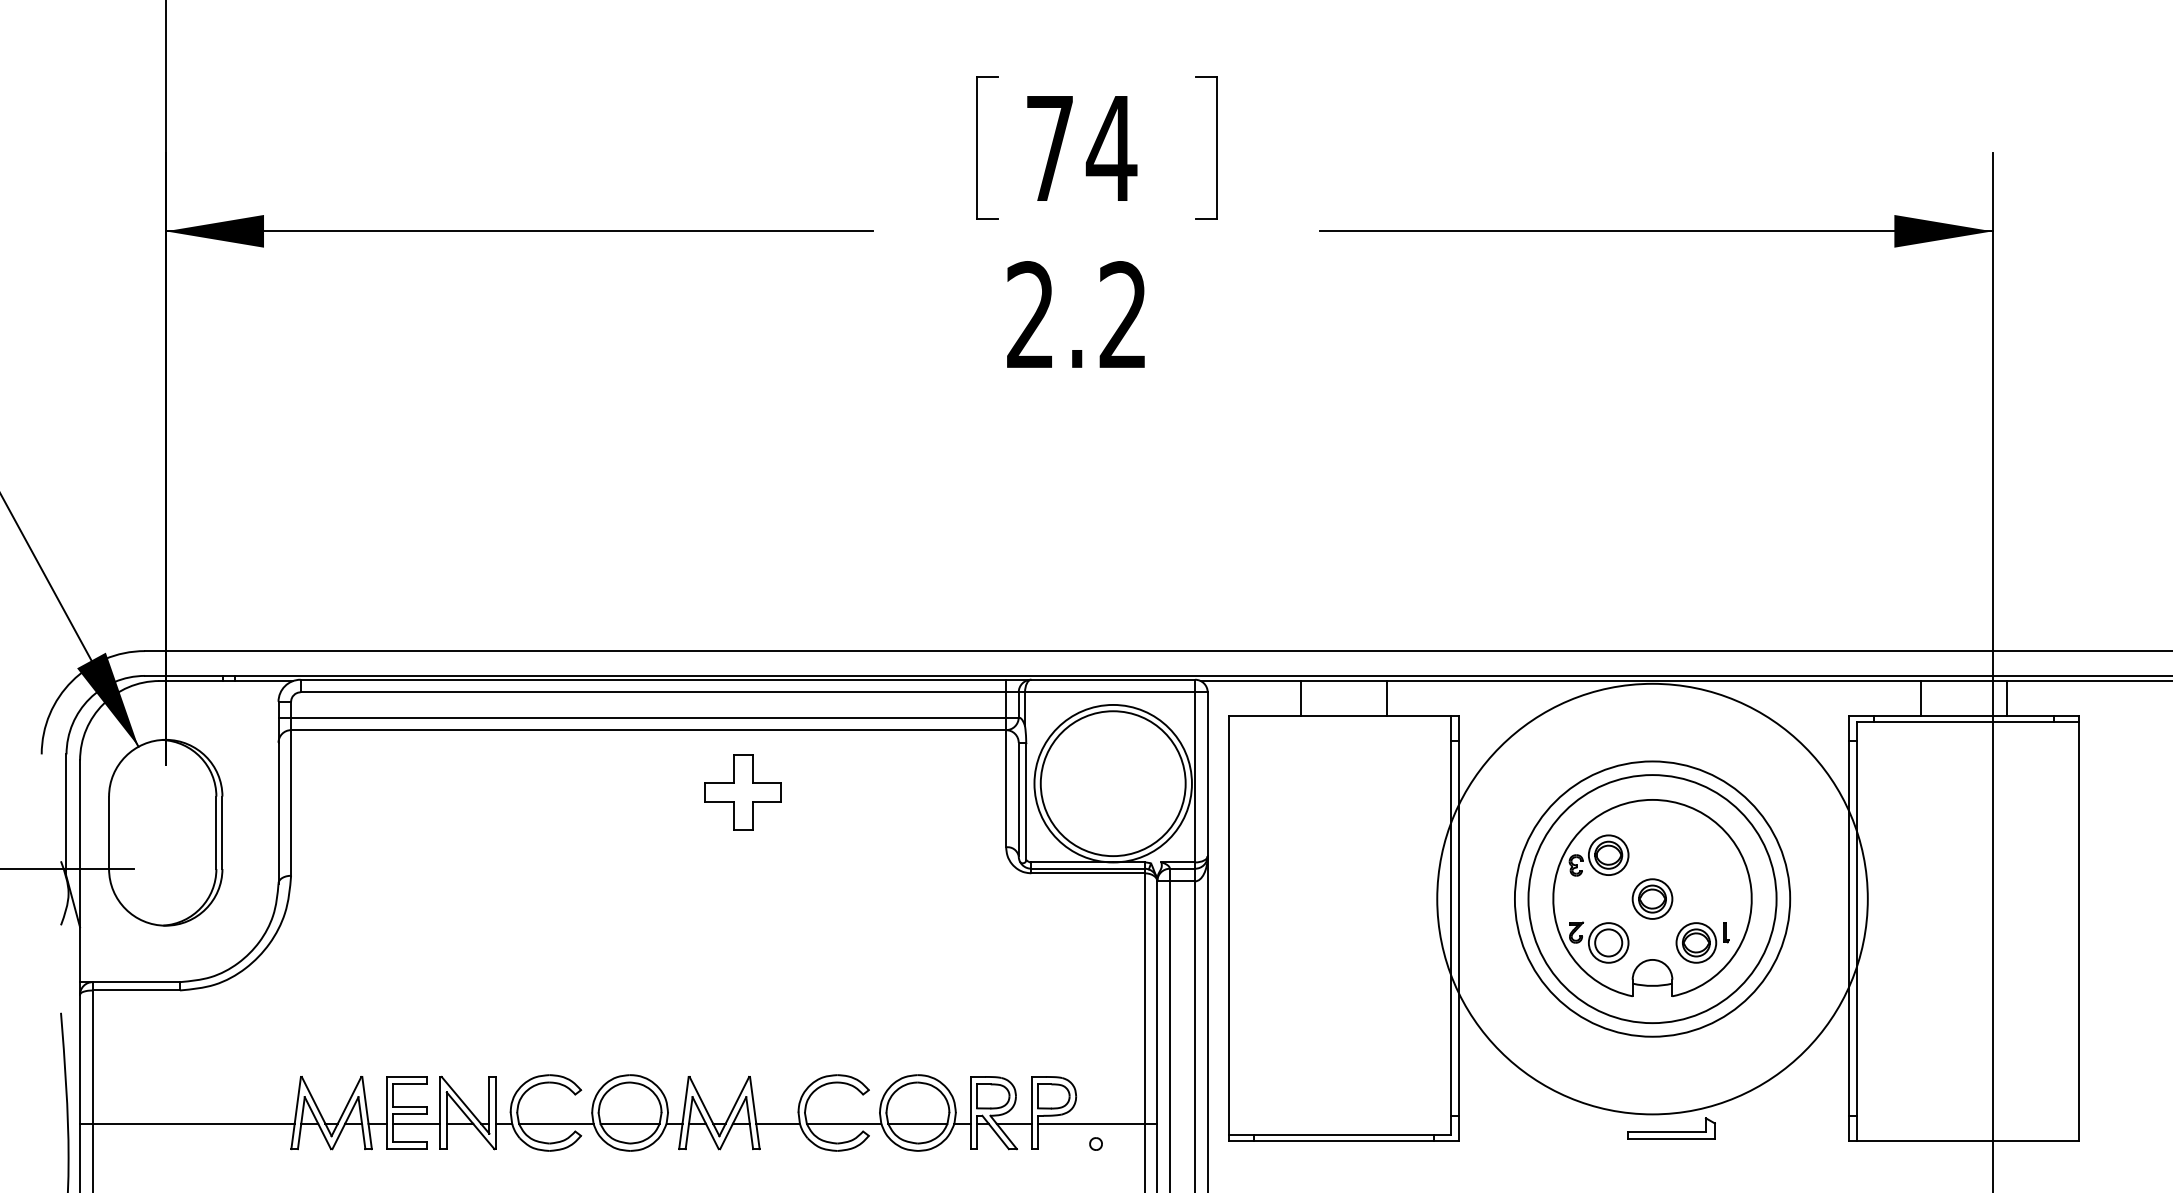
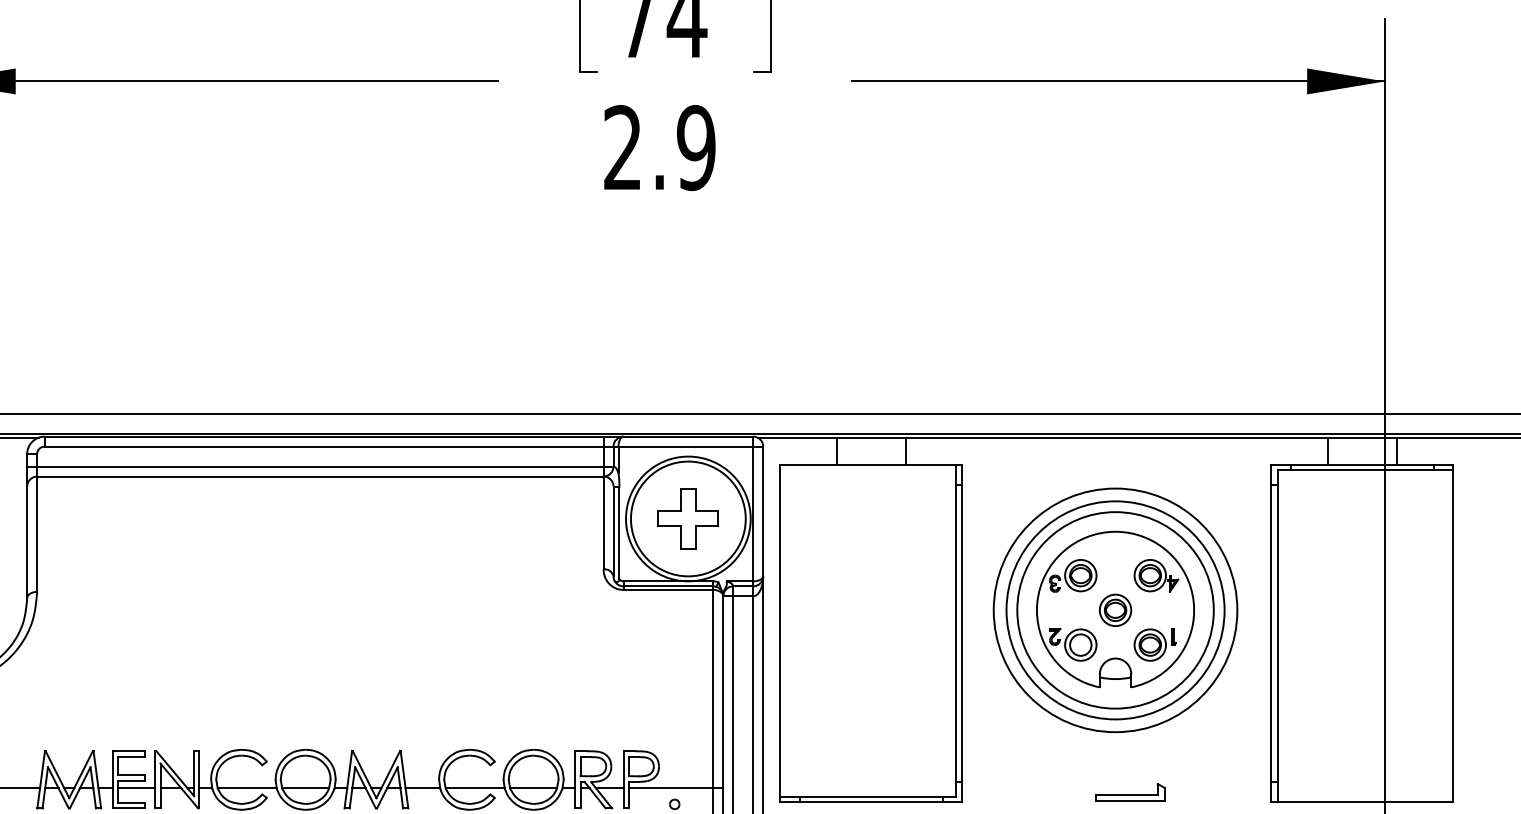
text: (1122, 315) -> (695, 148), 2.2 -> 2.9
part: (742, 792) -> (687, 518), moved
part: (1703, 855) -> (1155, 575), added
circle: (1652, 898) -> (1115, 609), size x0.71

